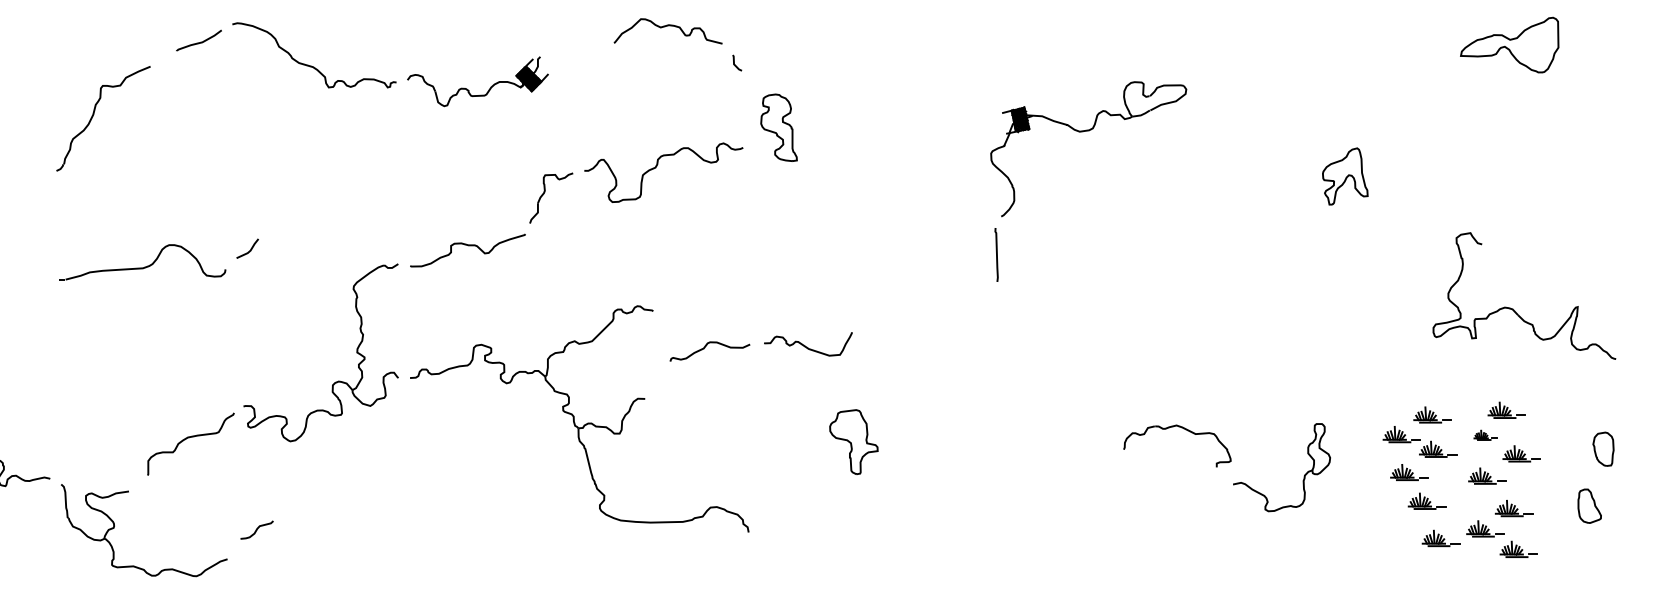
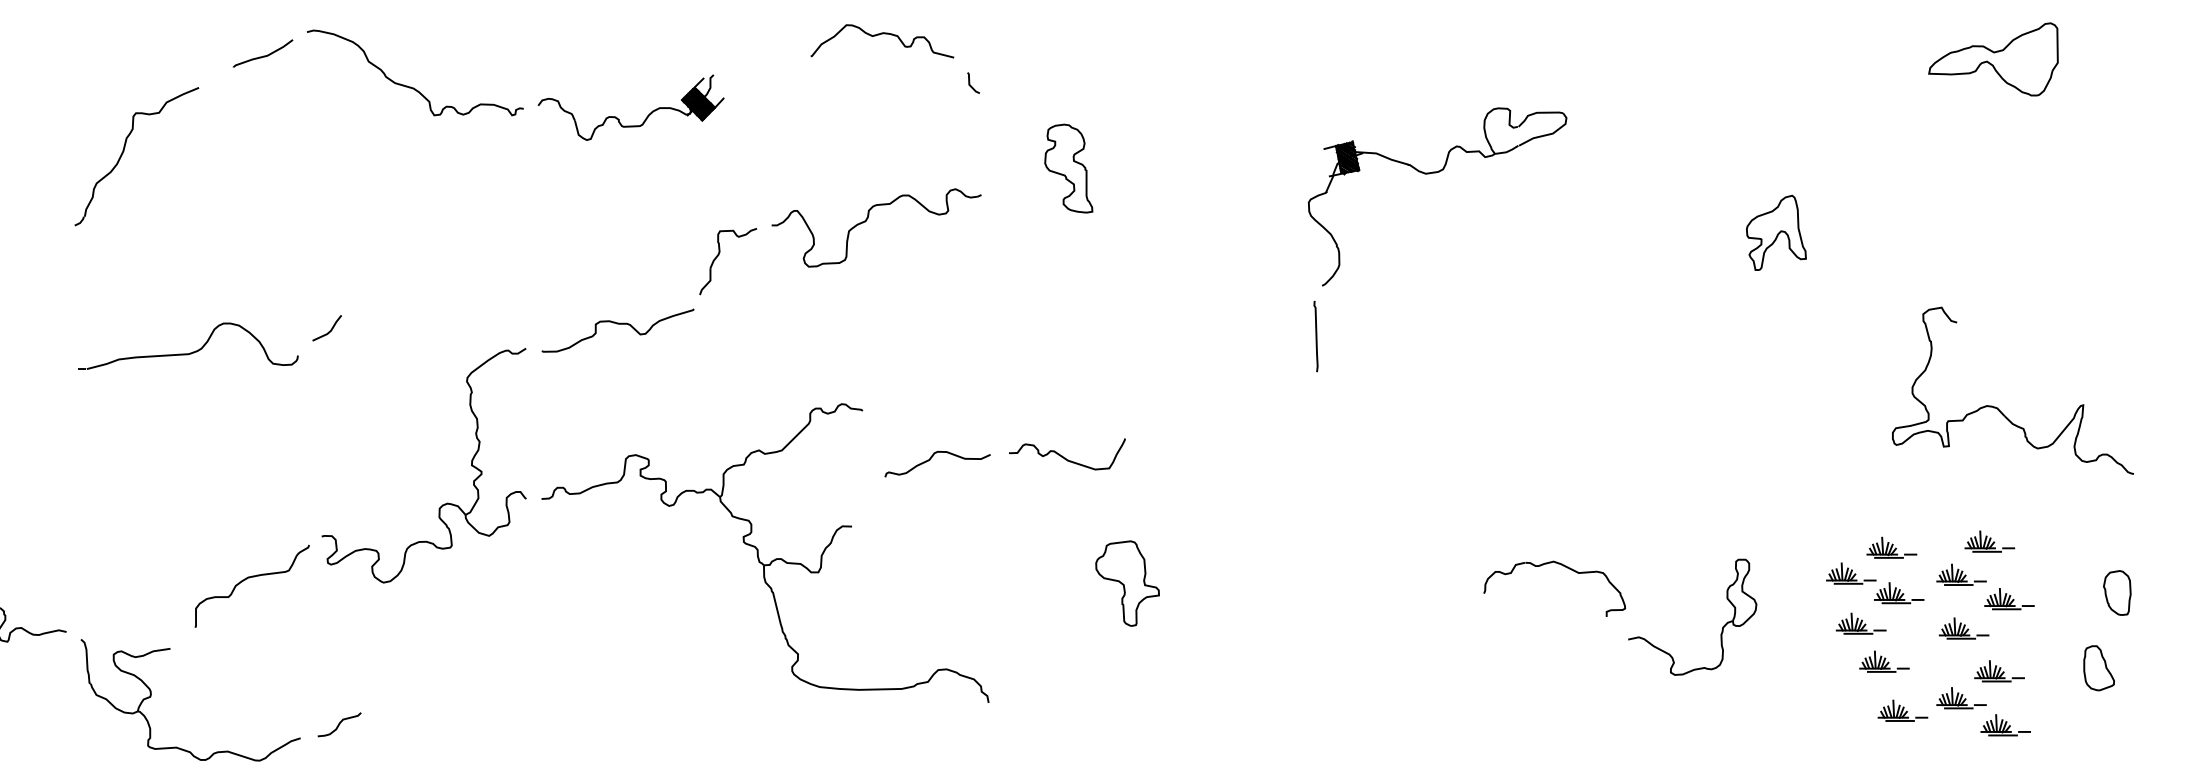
part: (778, 127) -> (1068, 168), moved
part: (1485, 435) -> (1961, 574), size x1.67
curve: (256, 529) -> (339, 724), moved

